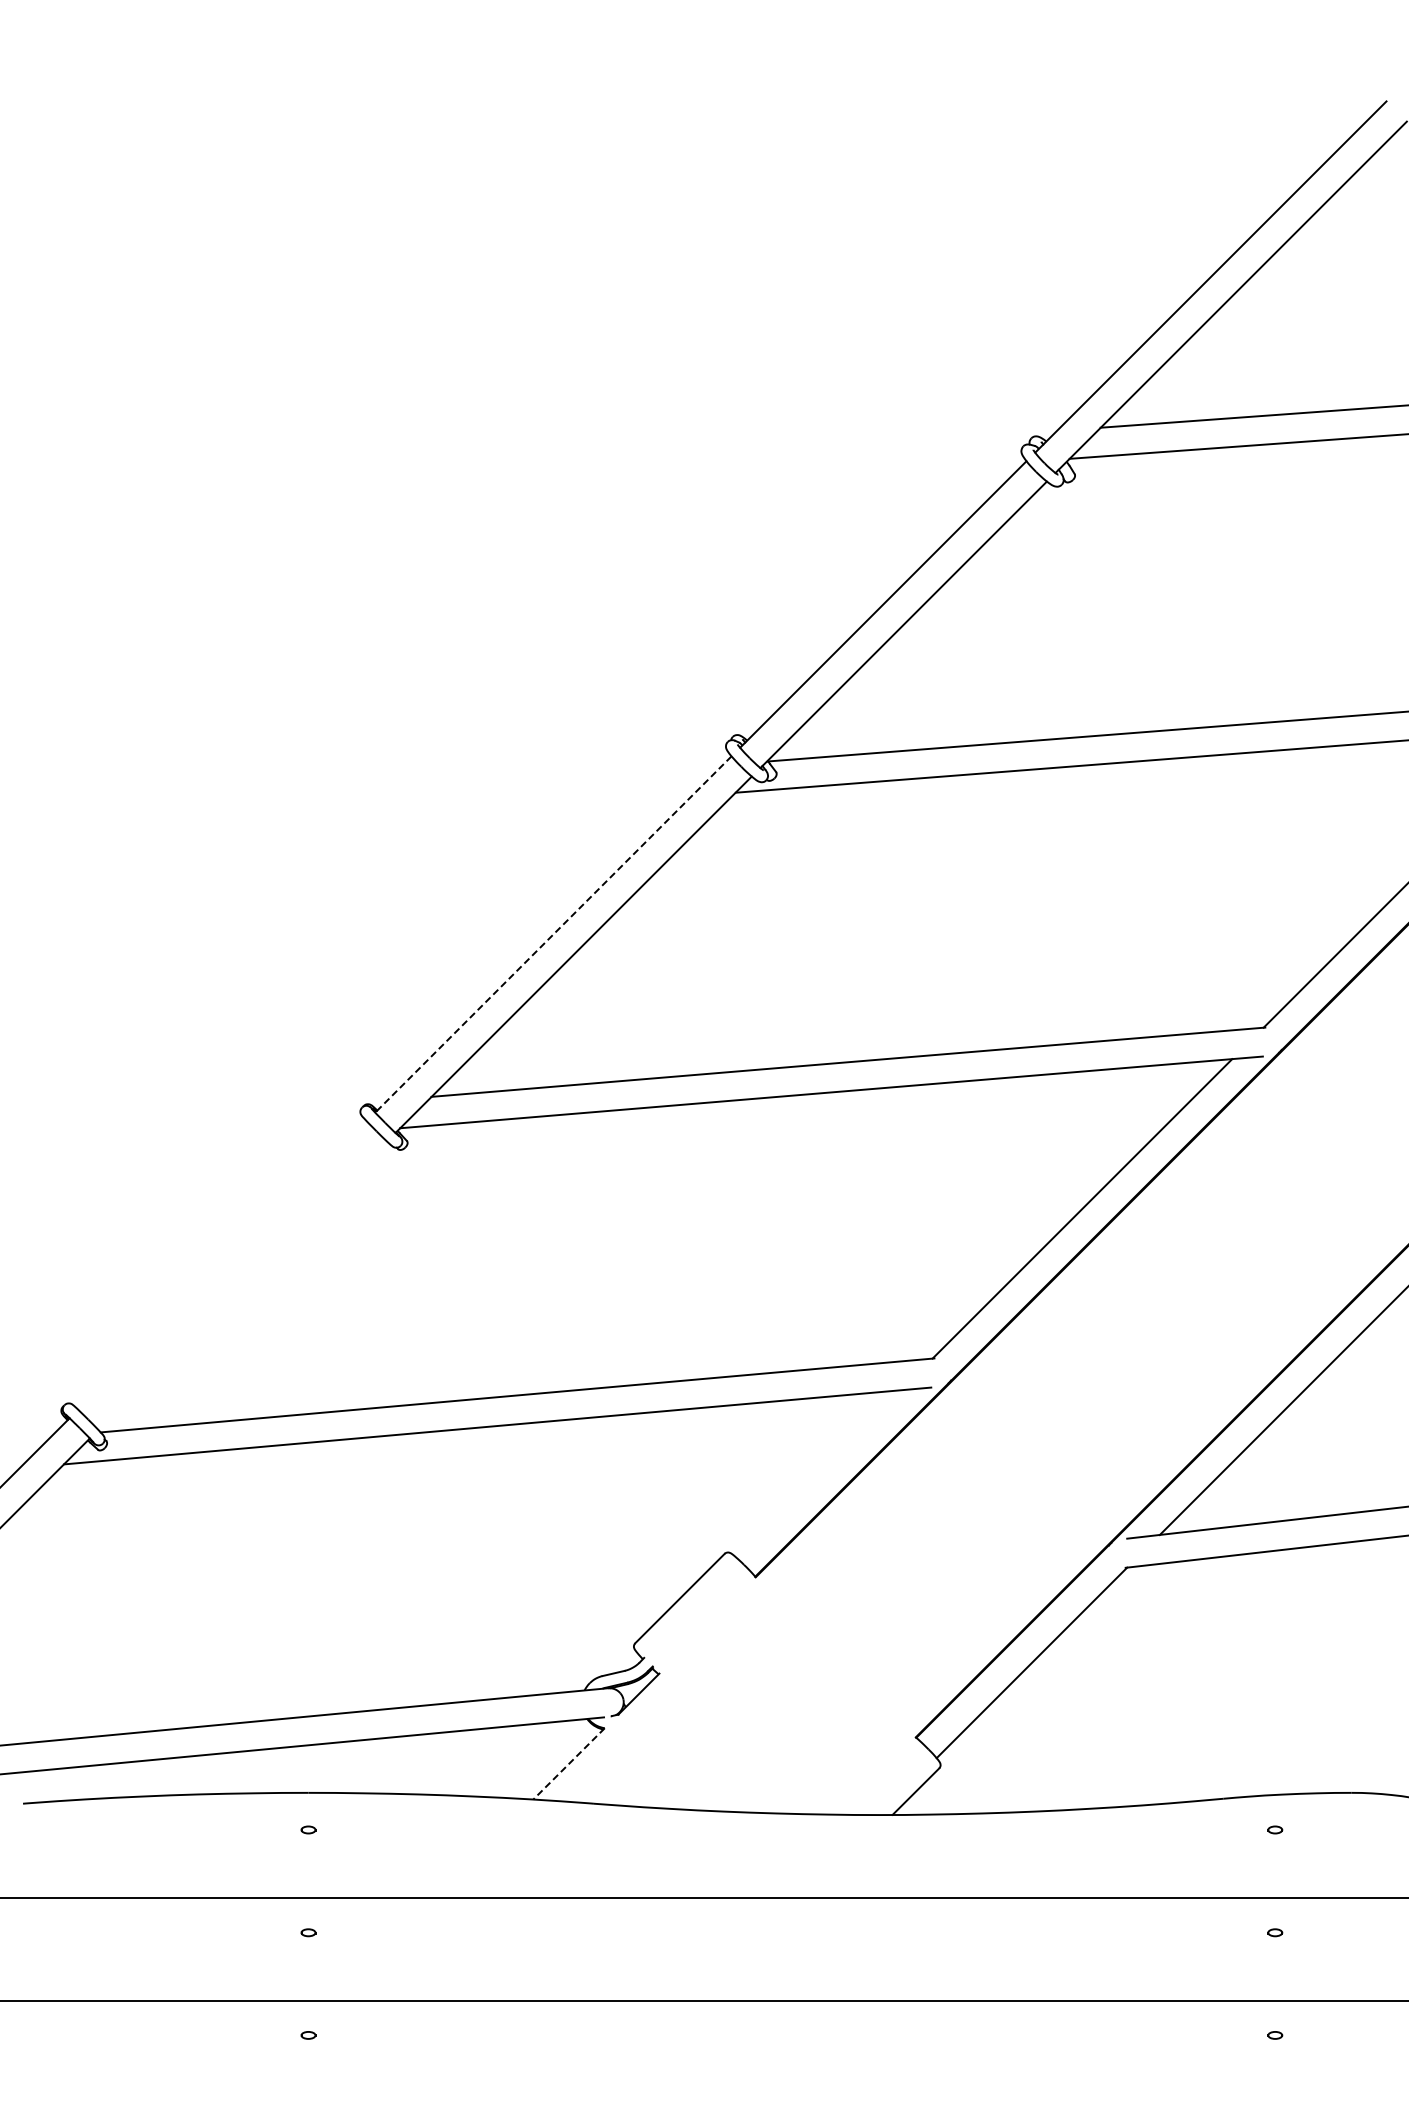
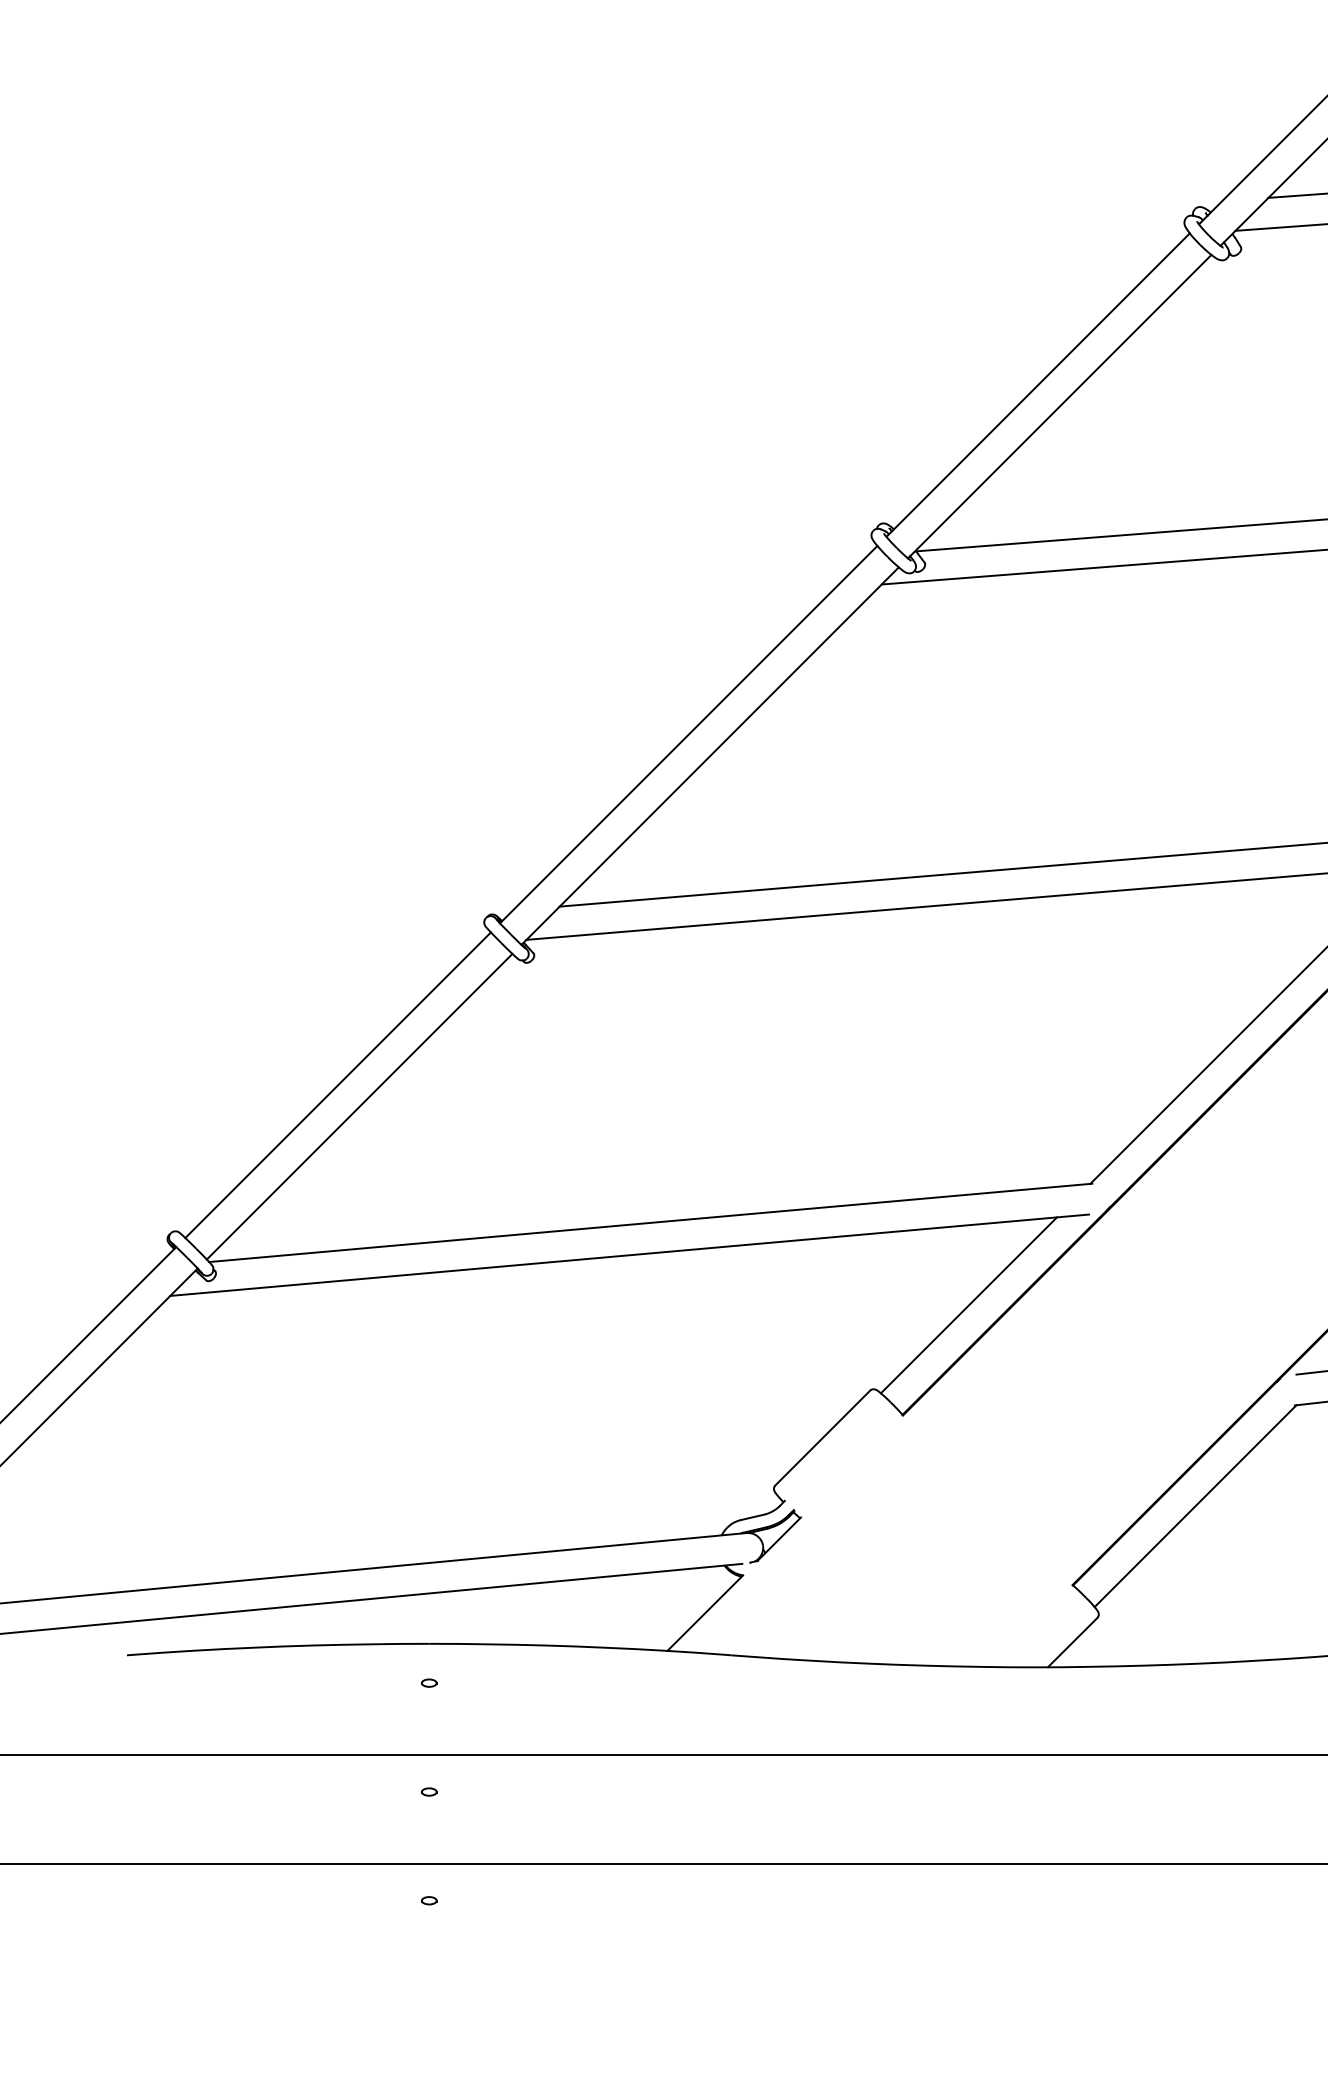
line: (553, 934) -> (688, 734), dashed -> solid
line: (222, 1265) -> (338, 1085), added
line: (242, 1285) -> (359, 1106), added
line: (817, 1473) -> (968, 1305), added
line: (568, 1764) -> (704, 1613), dashed -> solid

